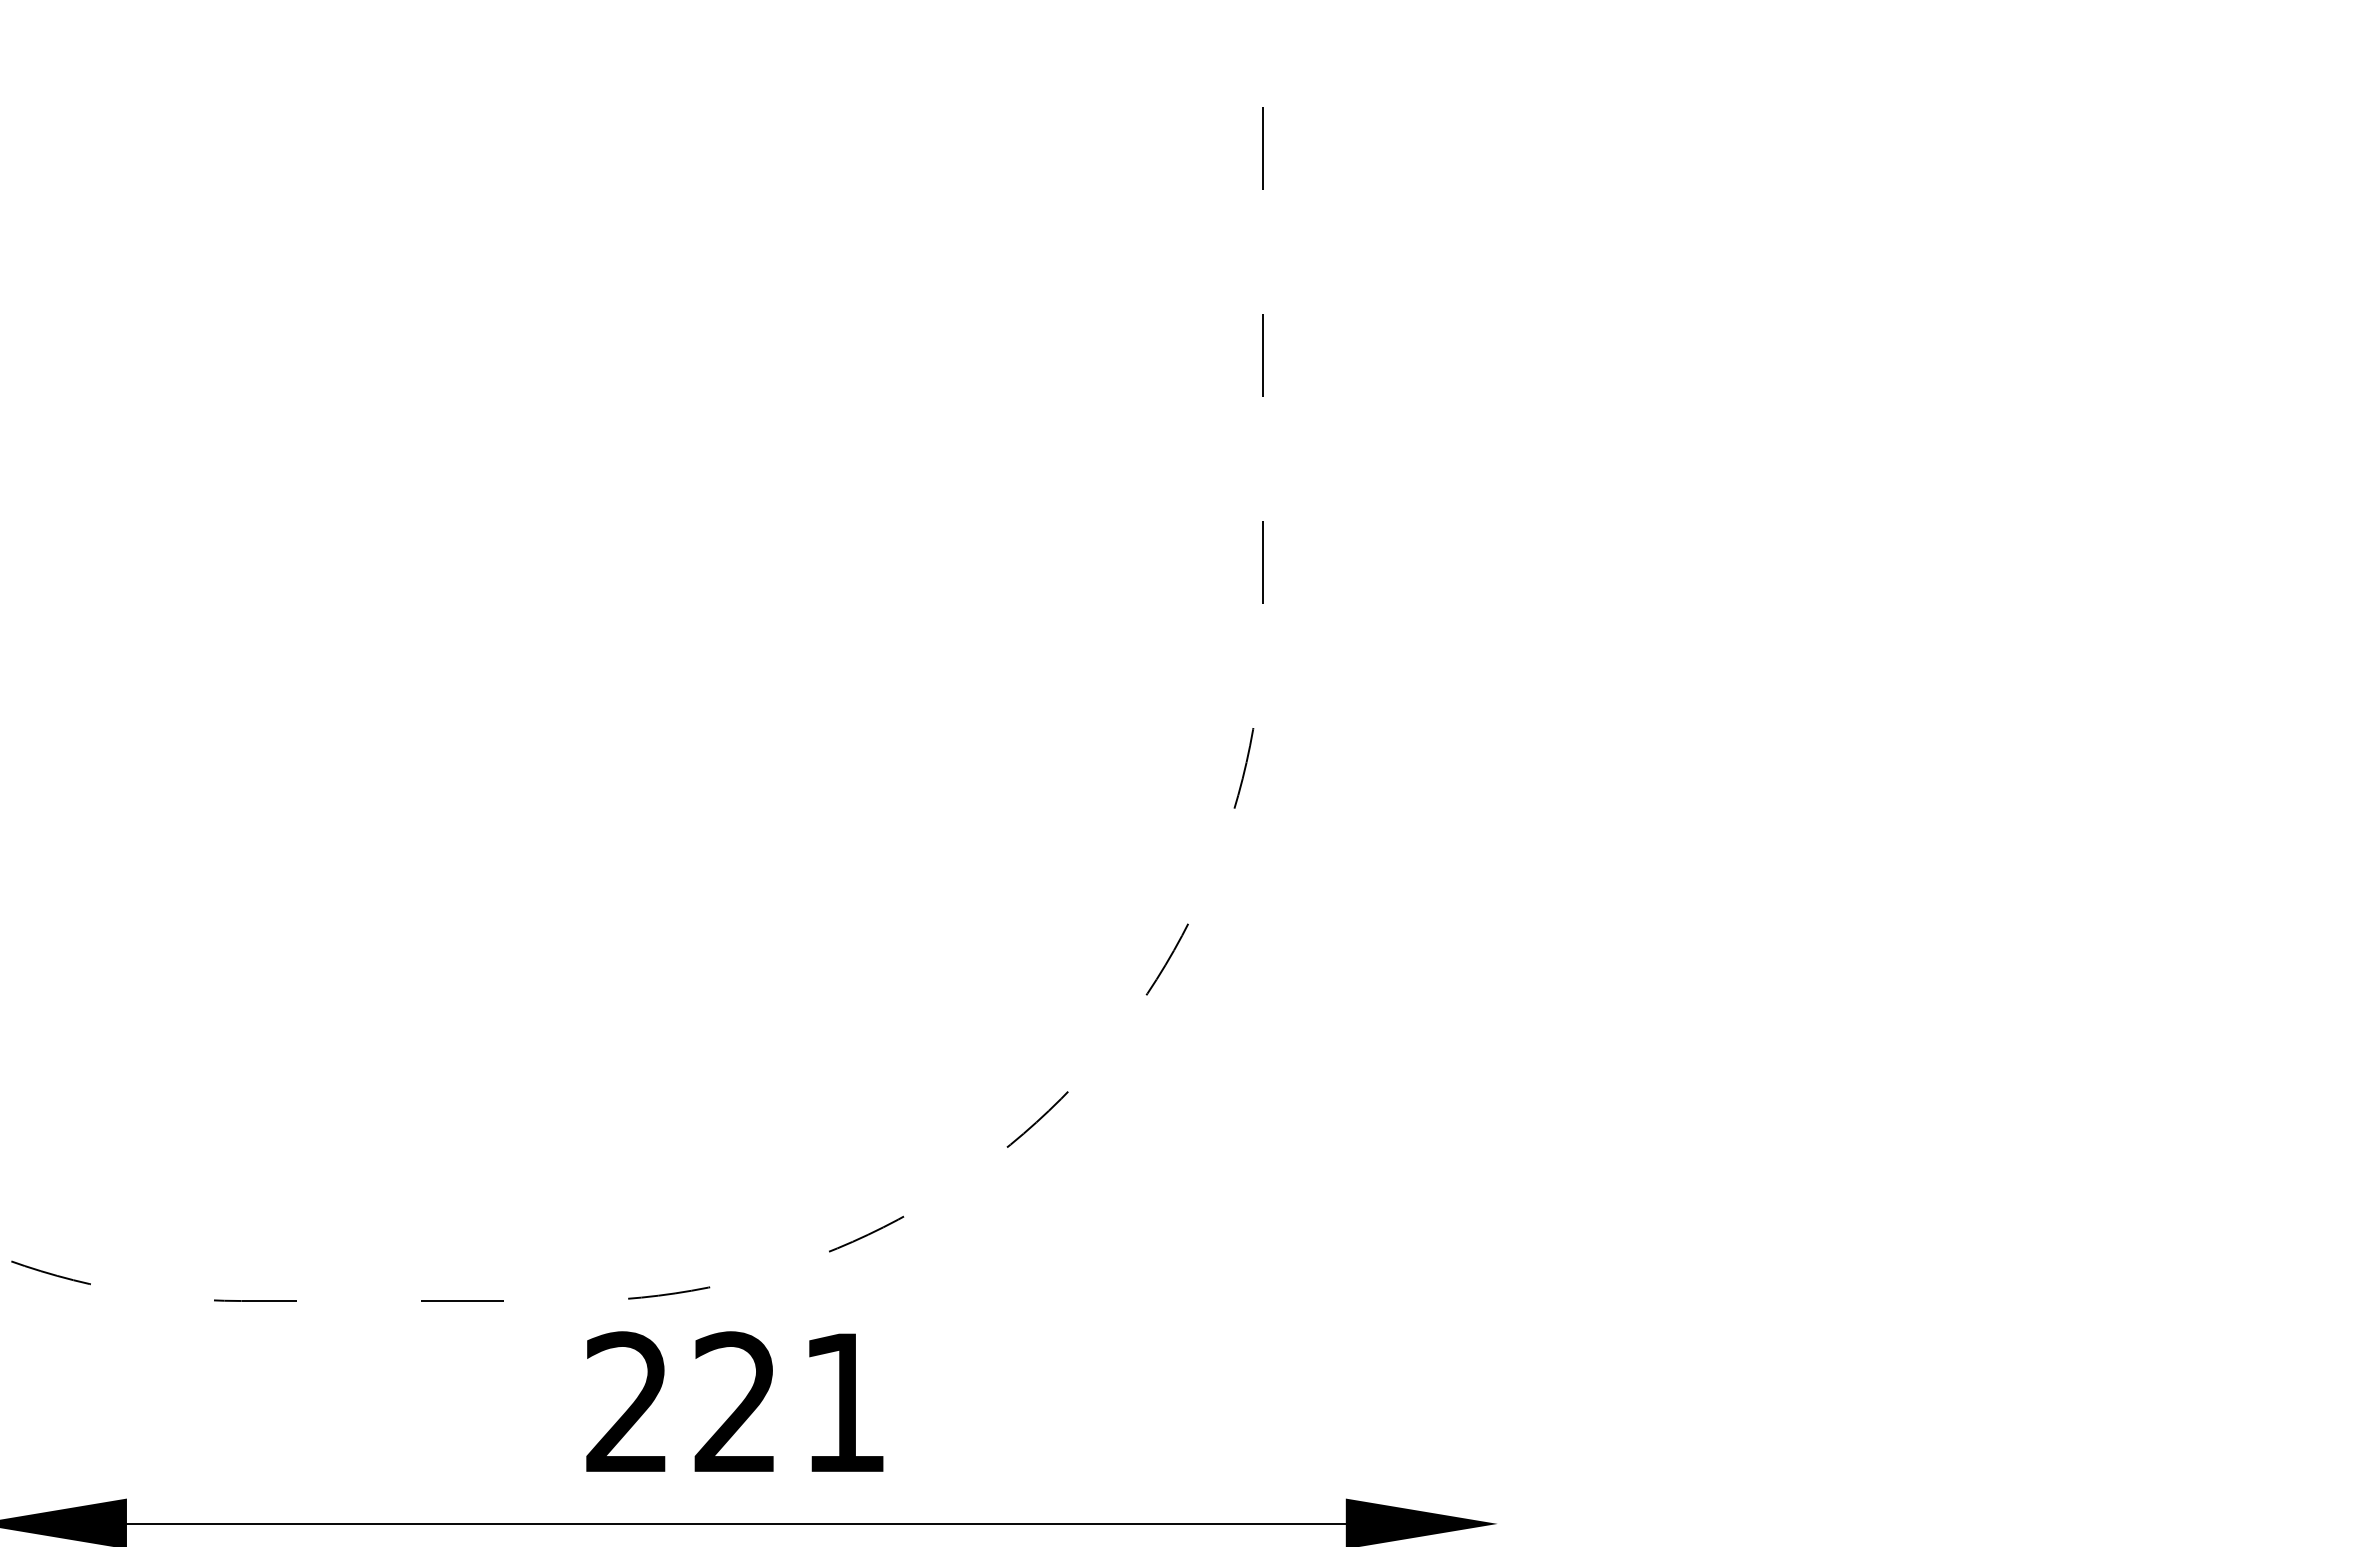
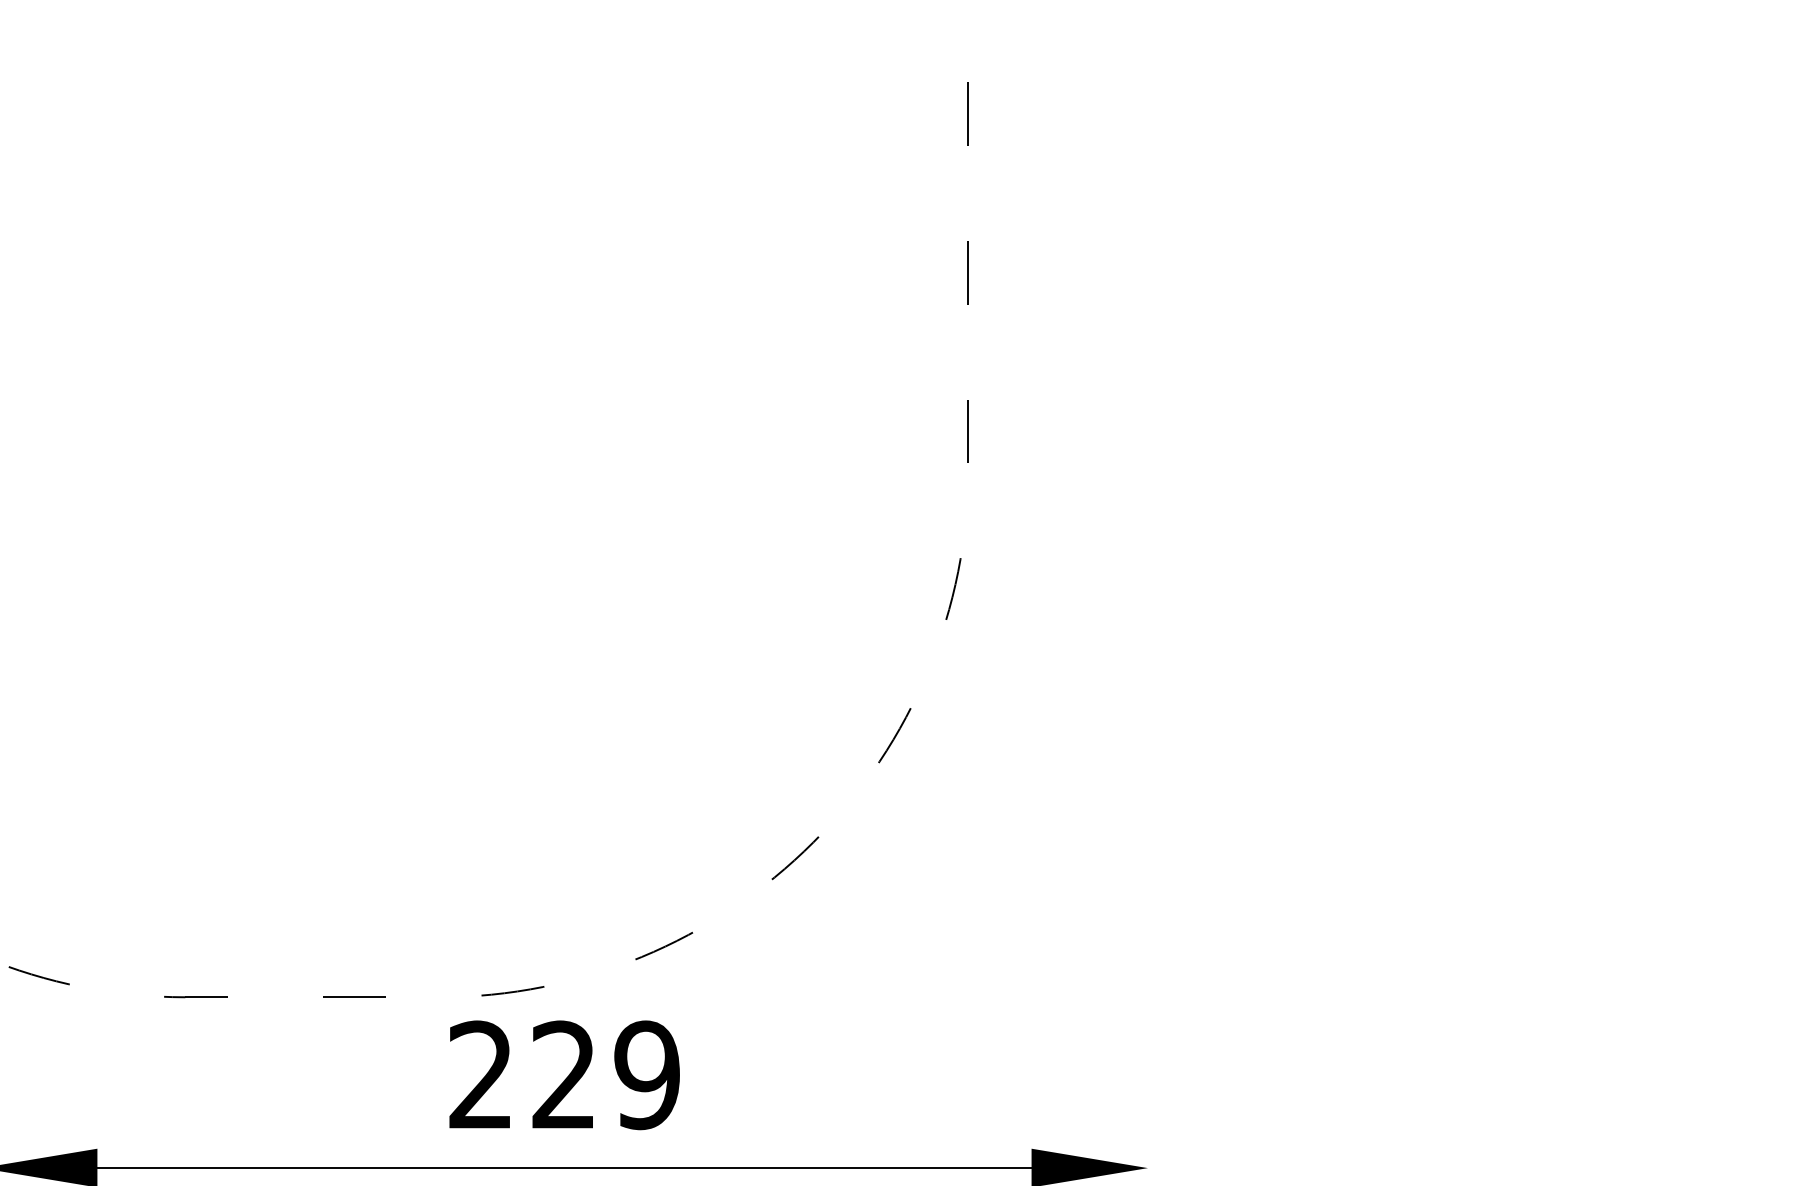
text: (843, 1402) -> (646, 1075), 221 -> 229

